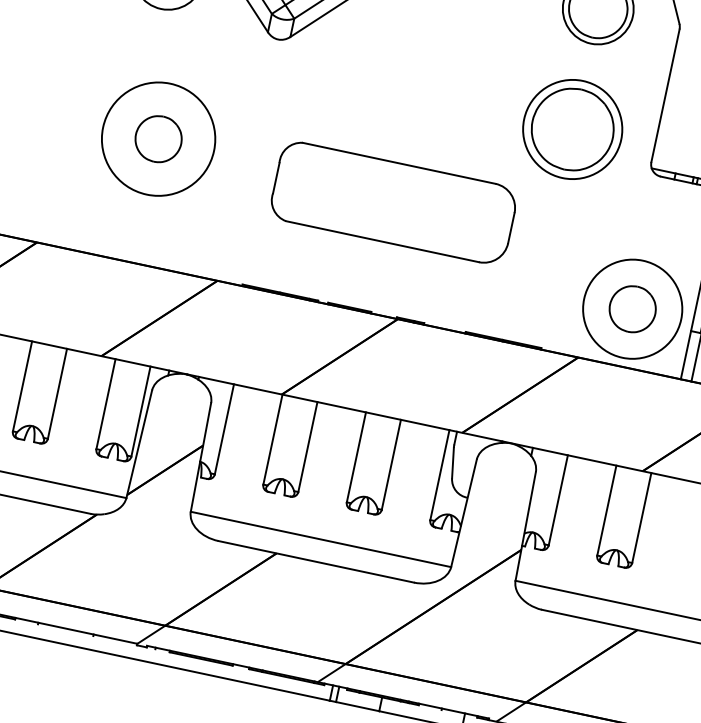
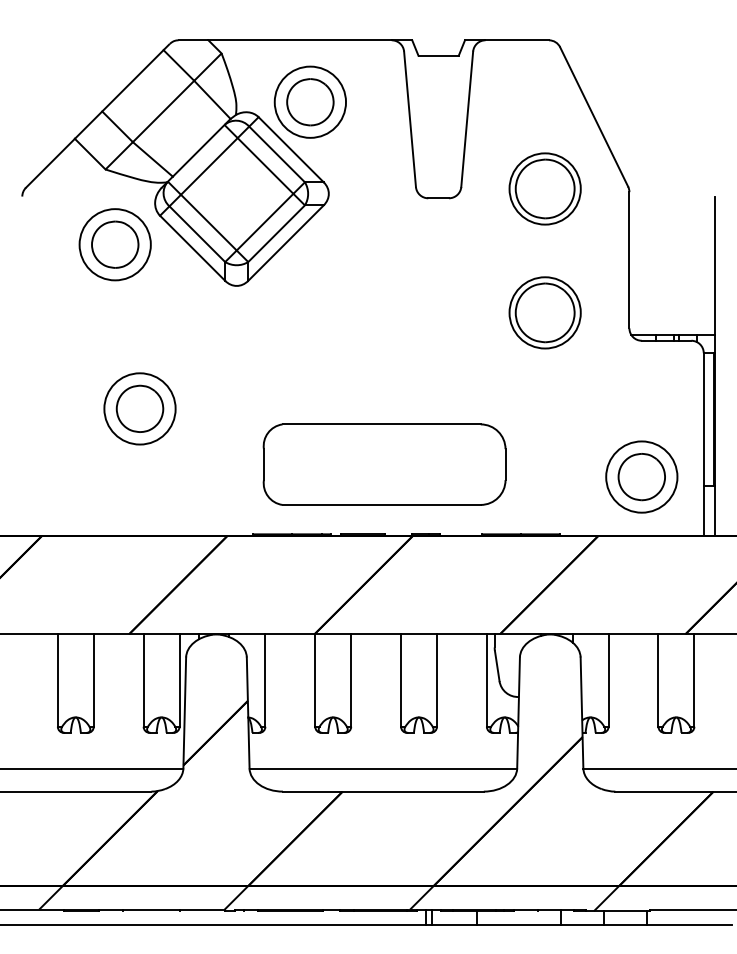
part: (572, 129) -> (544, 312), size x0.71
circle: (158, 138) -> (139, 408), size x0.62
part: (393, 202) -> (384, 464), moved
circle: (632, 308) -> (641, 476), size x0.71

